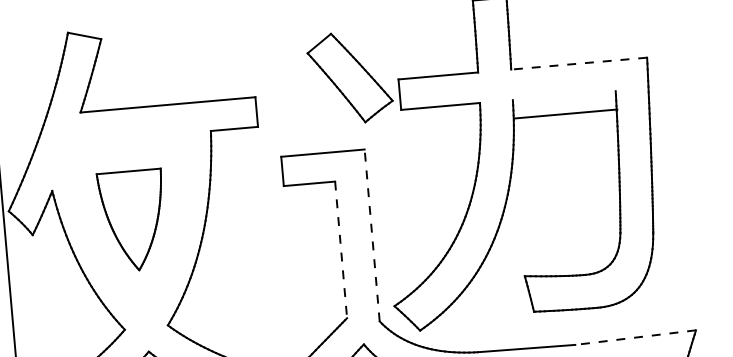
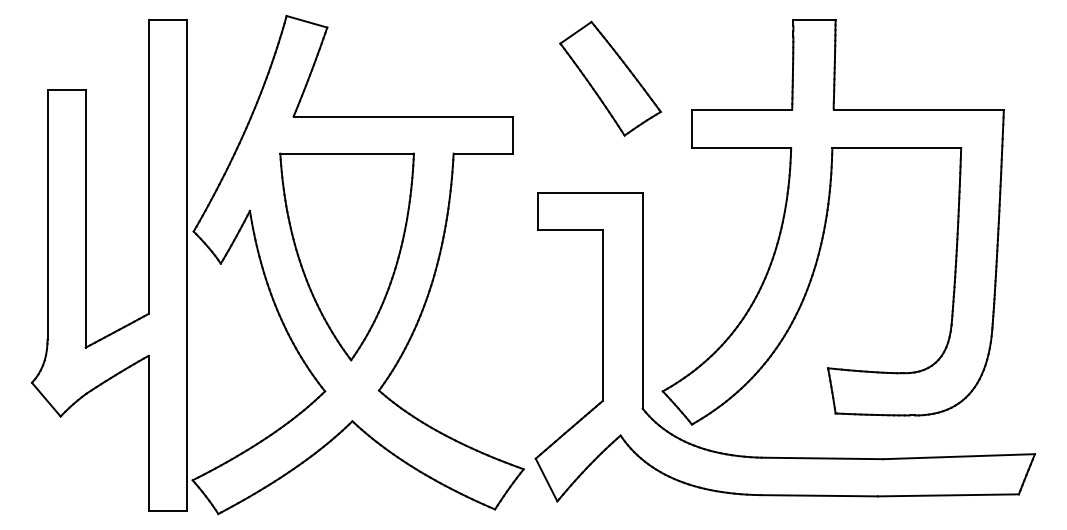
line: (578, 63) -> (918, 109), dashed -> solid
part: (350, 77) -> (610, 78), moved
line: (565, 114) -> (896, 148), moved
part: (132, 220) -> (346, 256), size x1.67
line: (372, 235) -> (642, 301), dashed -> solid
line: (341, 249) -> (602, 315), dashed -> solid
line: (635, 337) -> (959, 456), dashed -> solid

